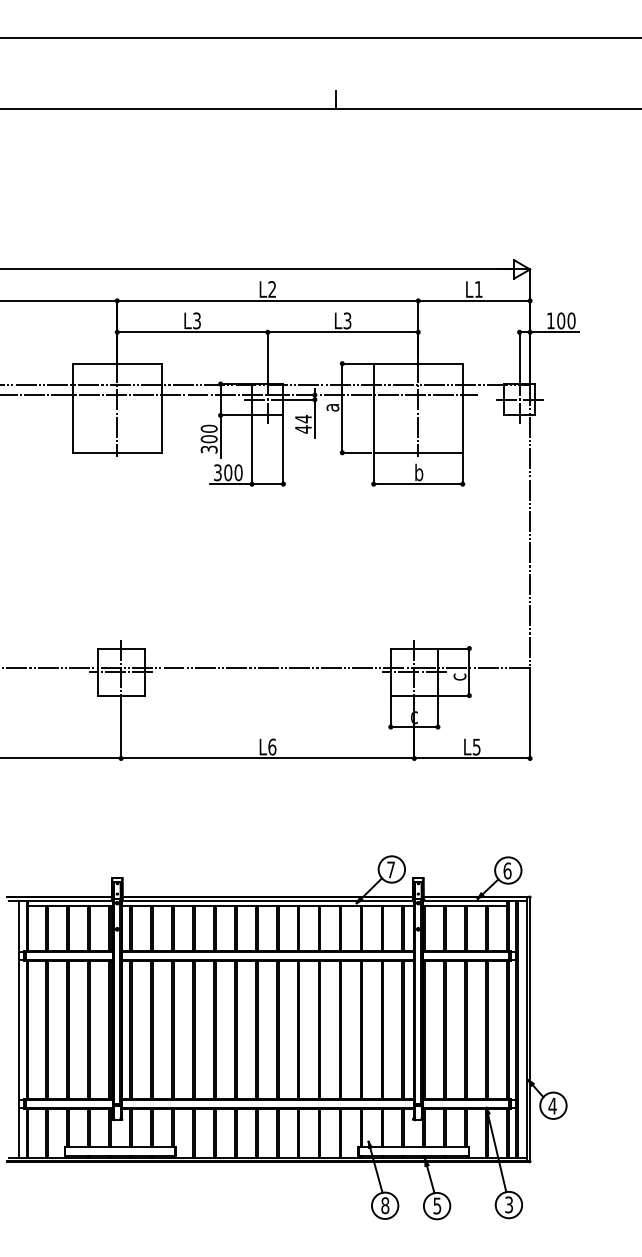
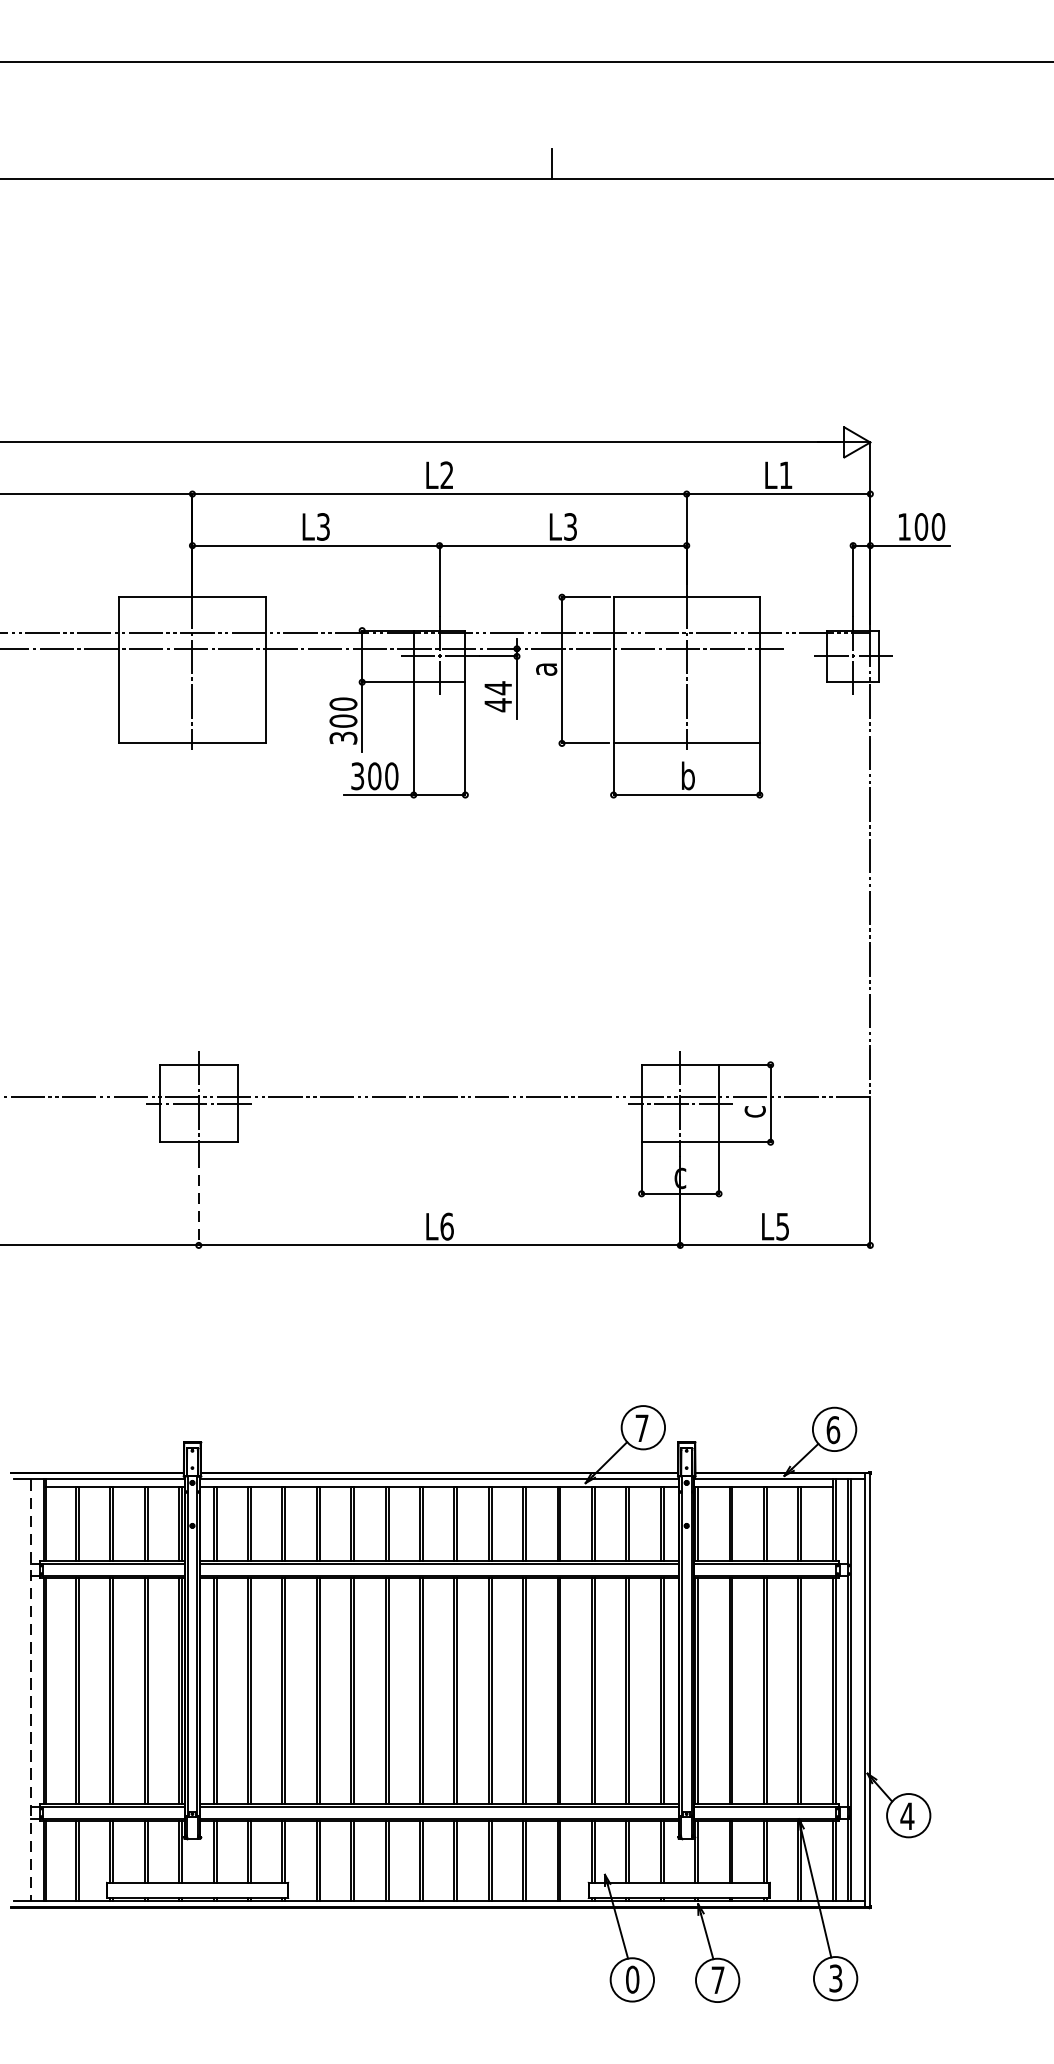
line: (121, 732) -> (199, 1202), solid -> dashed
line: (19, 1029) -> (31, 1690), solid -> dashed
text: (385, 1205) -> (632, 1979), 8 -> 0
text: (437, 1205) -> (718, 1979), 5 -> 7

